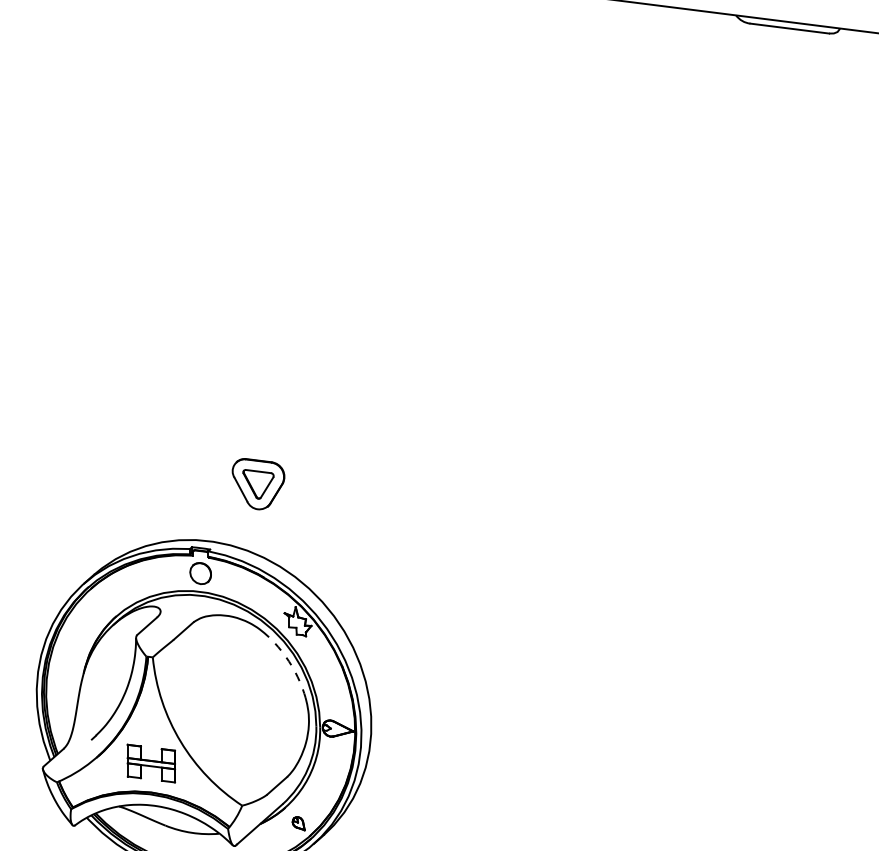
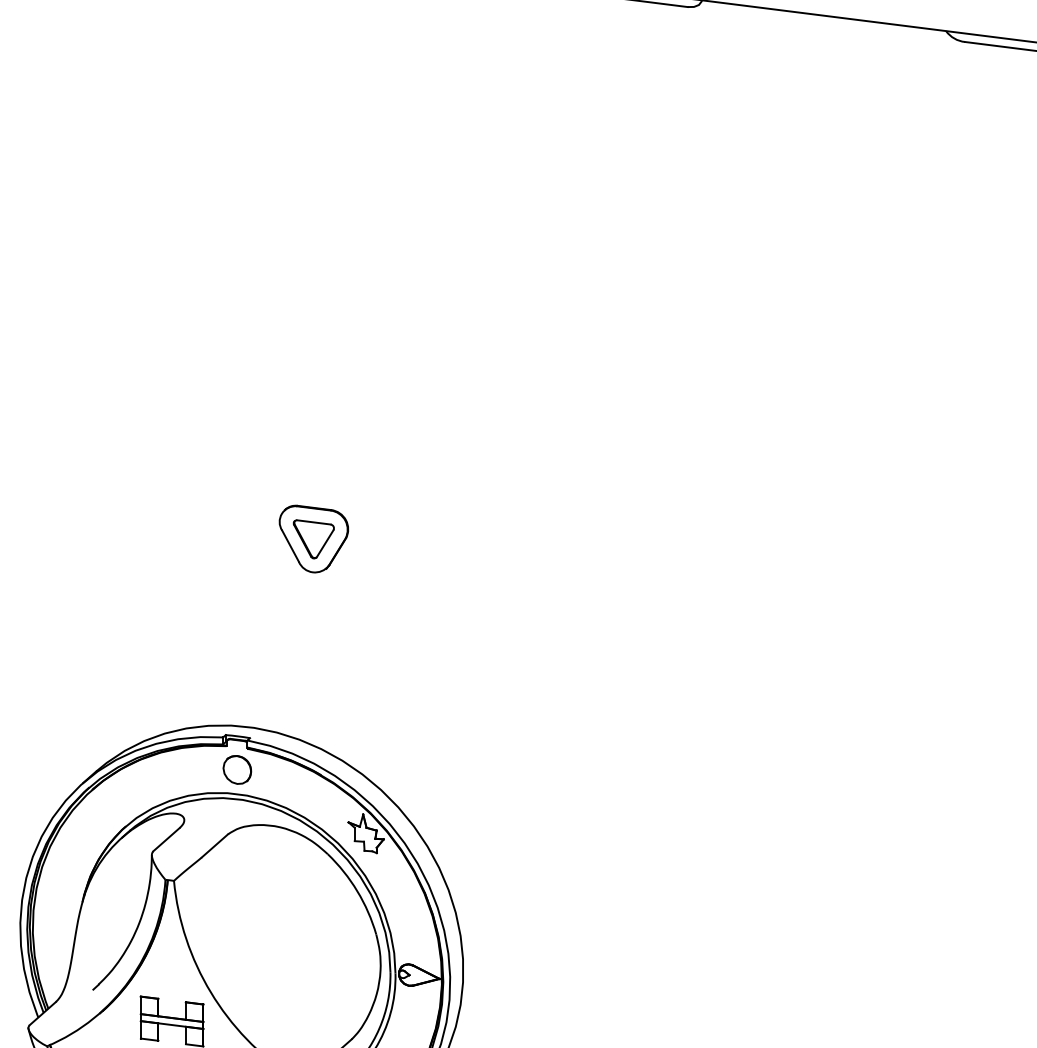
part: (258, 484) -> (313, 539), moved
arc: (291, 665) -> (357, 891), dashed -> solid

